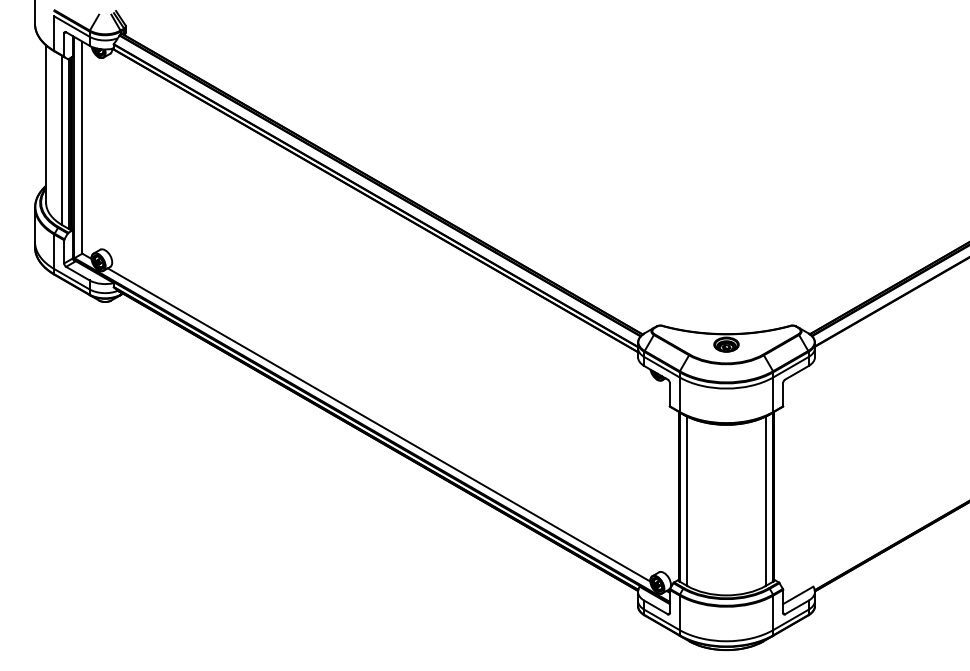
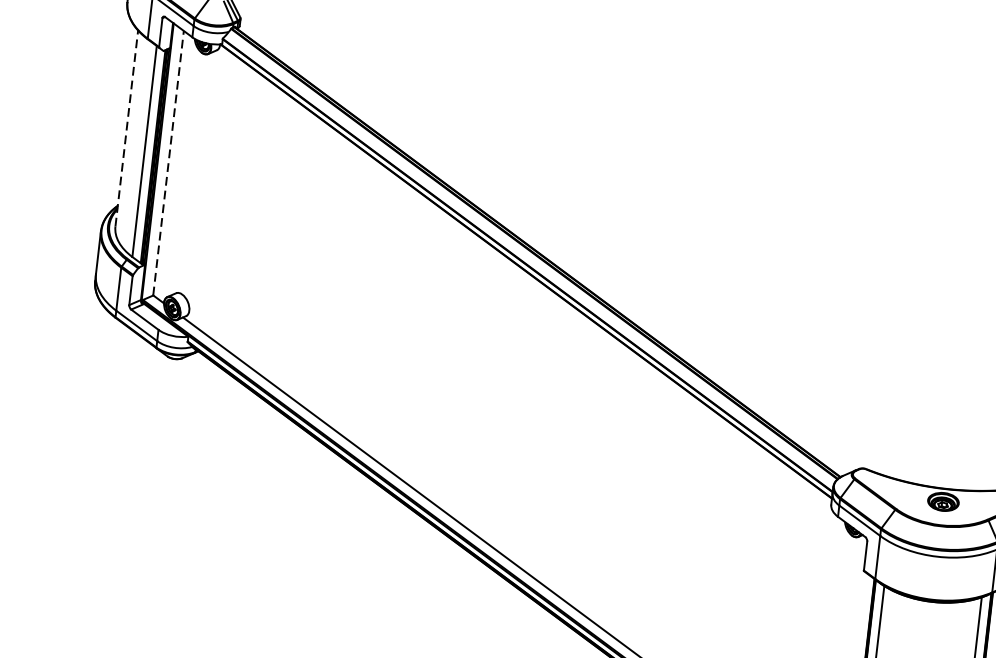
line: (46, 123) -> (127, 127), solid -> dashed
line: (82, 147) -> (168, 163), solid -> dashed

